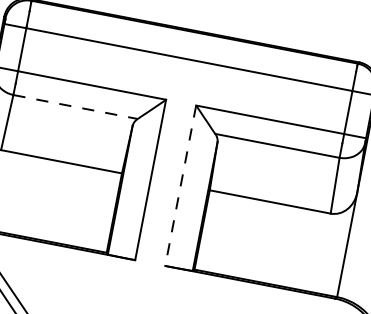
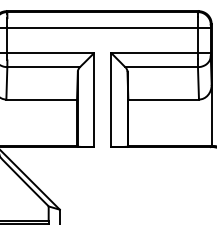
line: (76, 107) -> (44, 67), dashed -> solid
line: (180, 186) -> (111, 100), dashed -> solid

